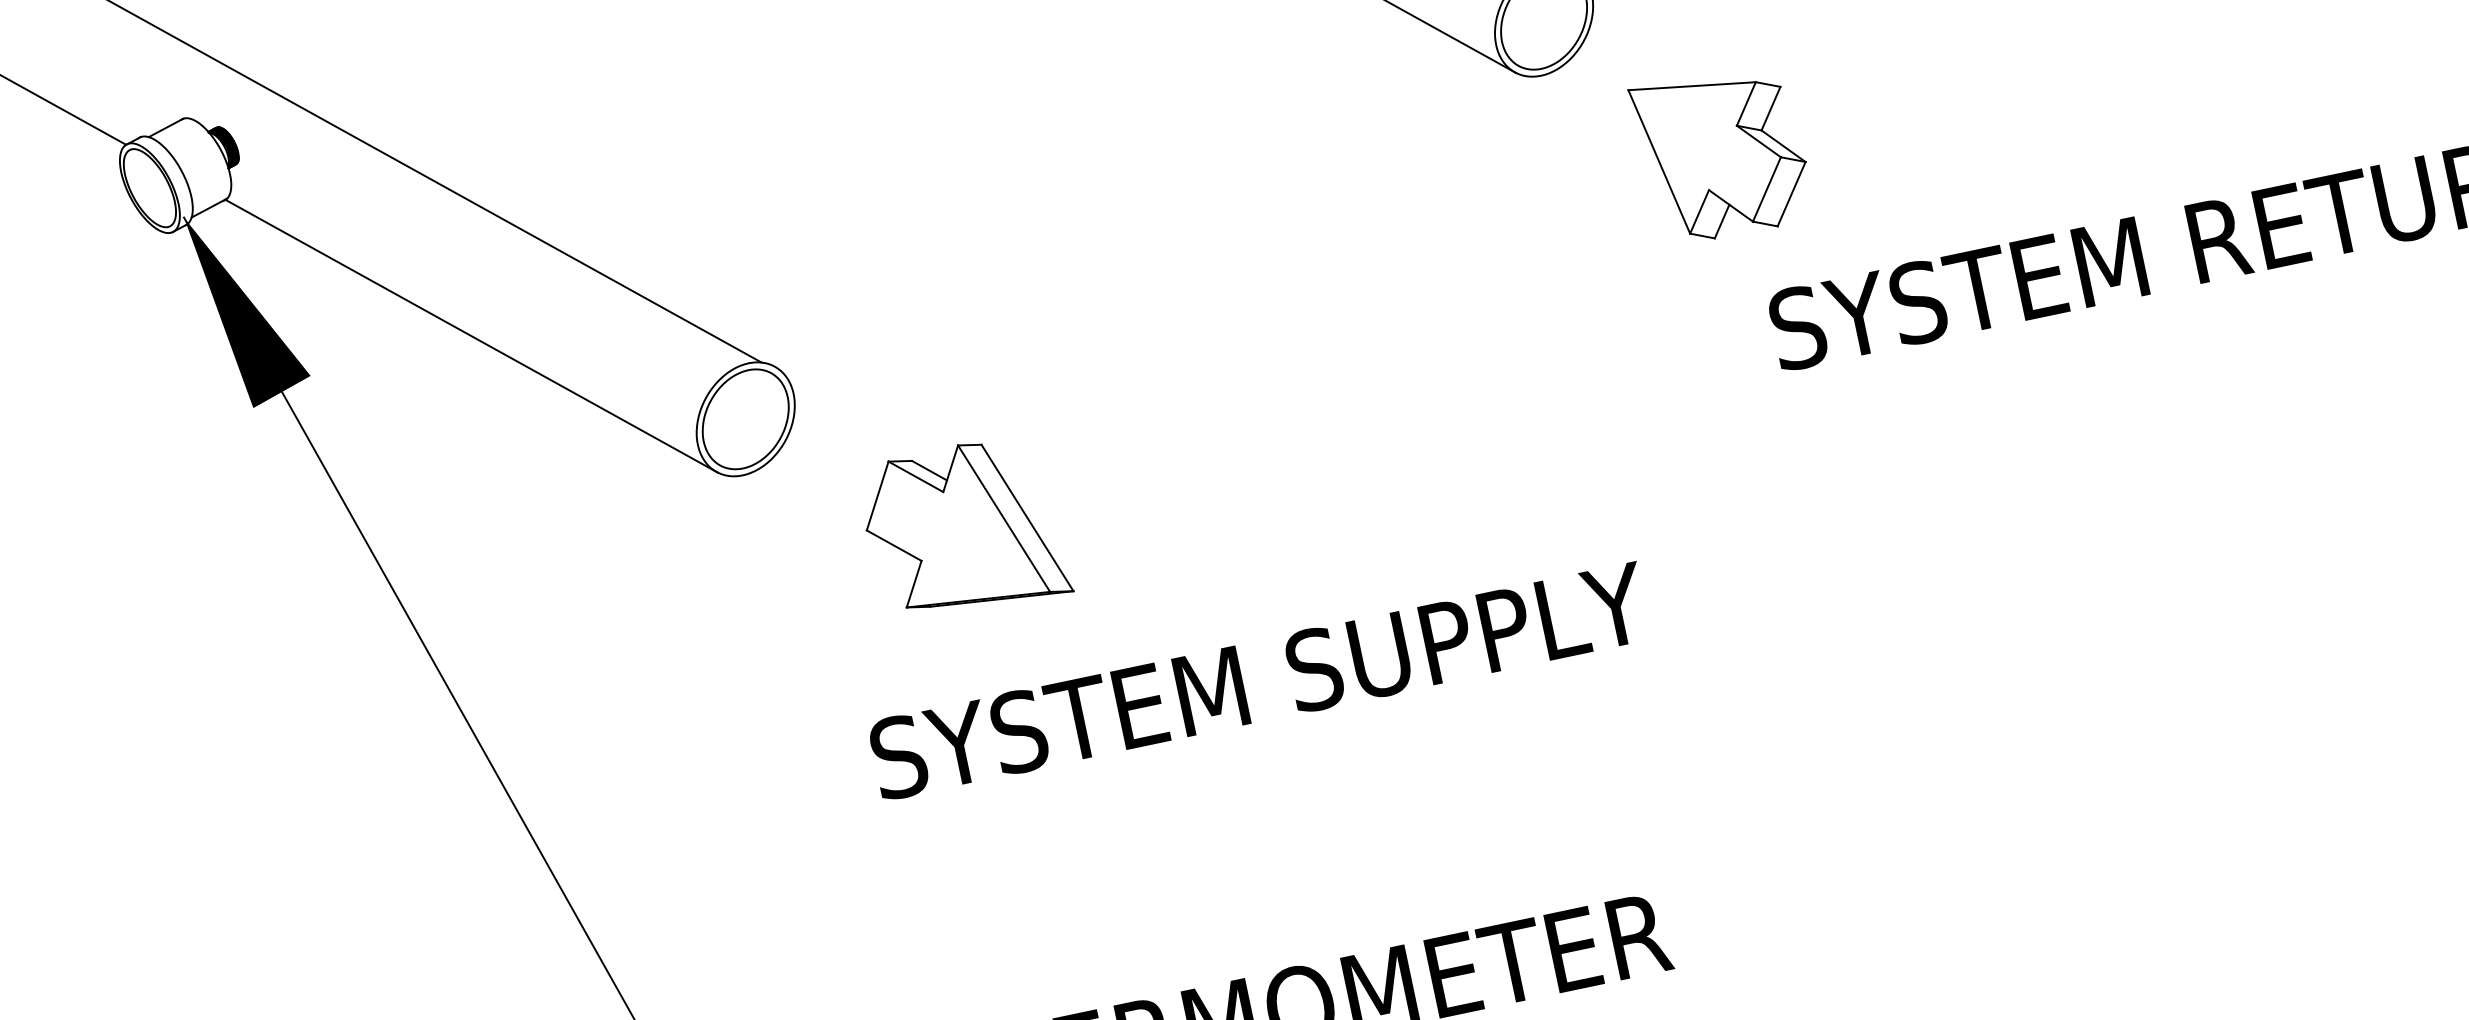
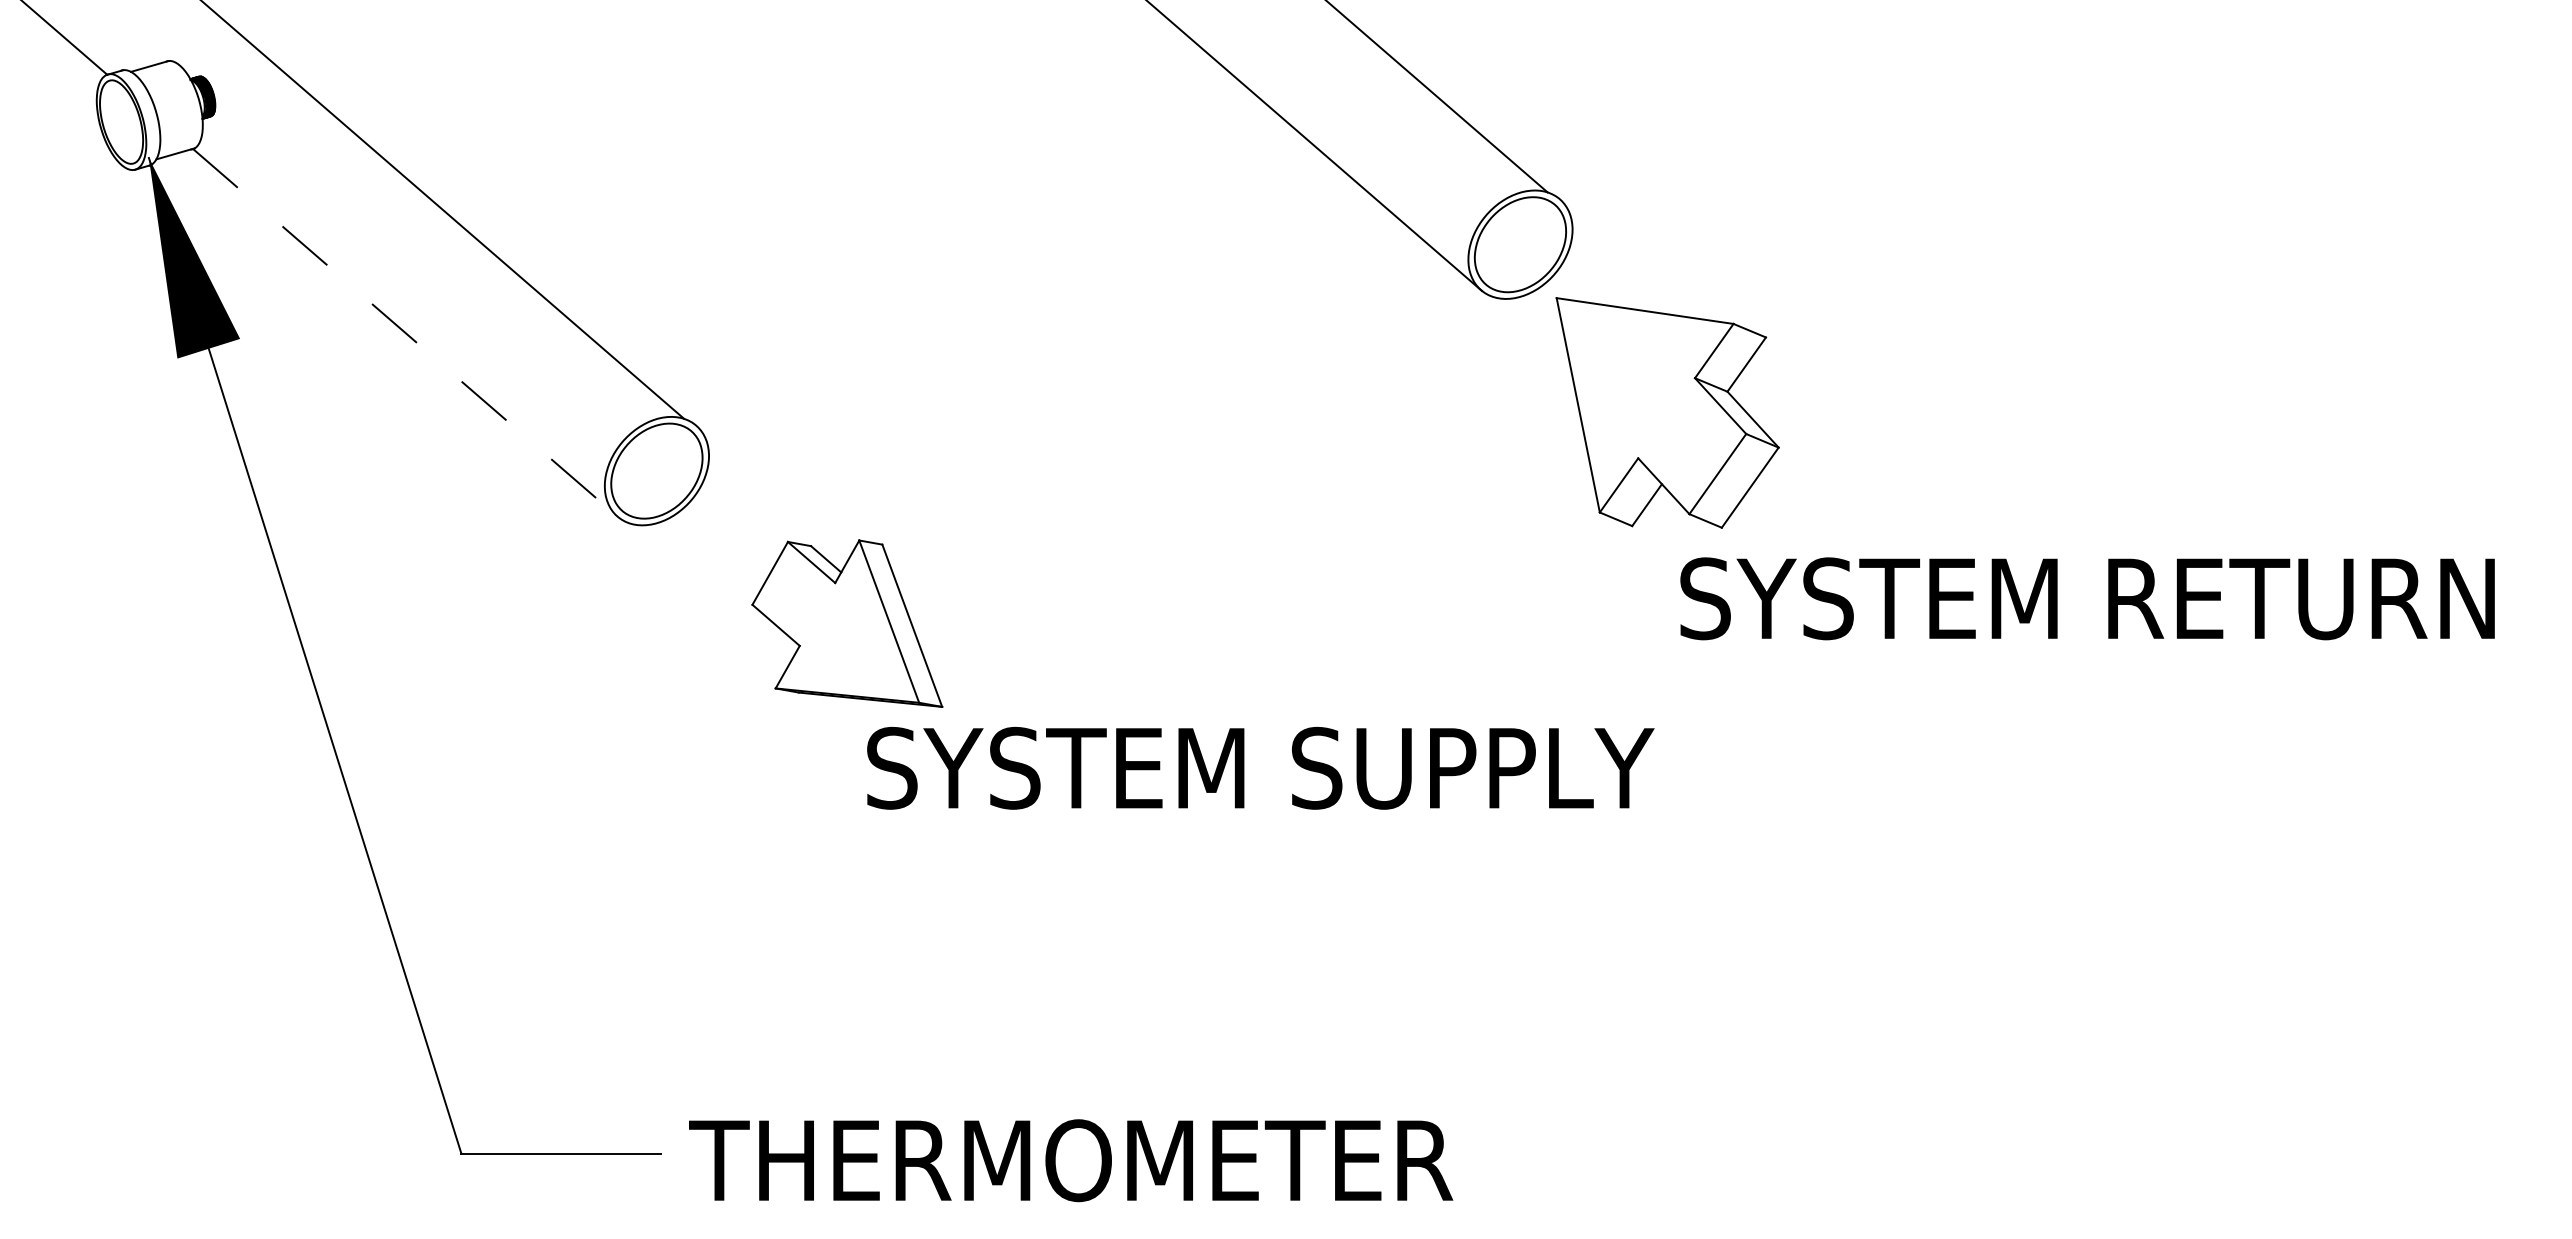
part: (1722, 154) -> (1667, 413), size x1.4
line: (472, 336) -> (406, 333), solid -> dashed
text: (1259, 680) -> (1260, 767), moved

